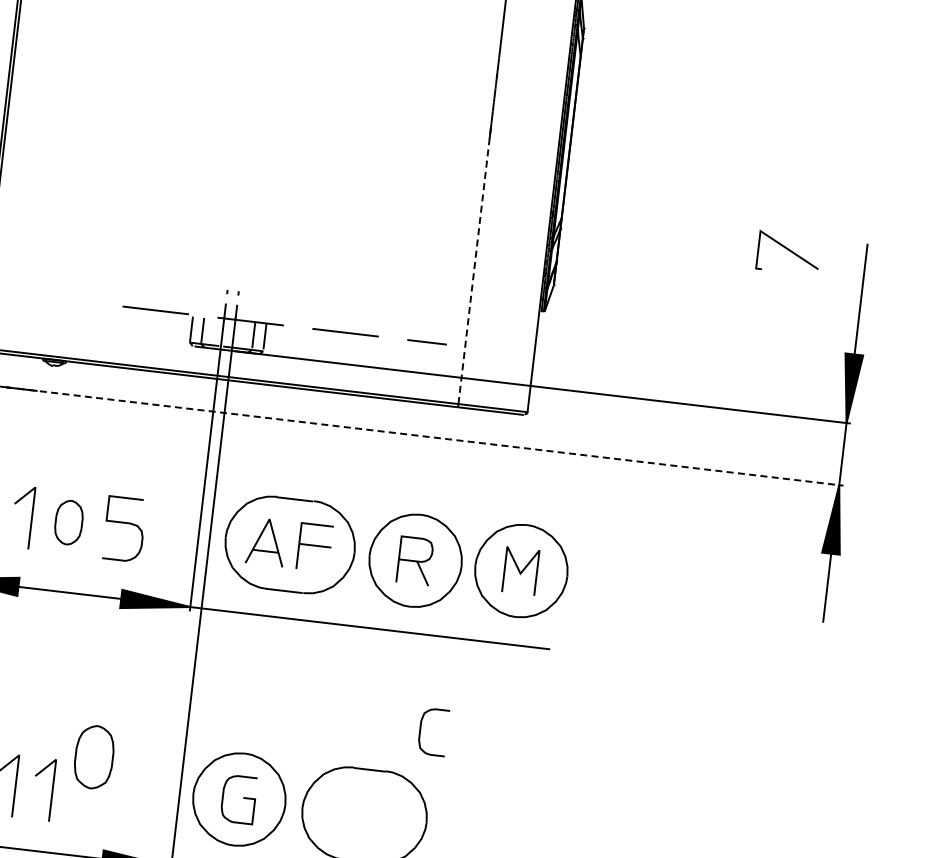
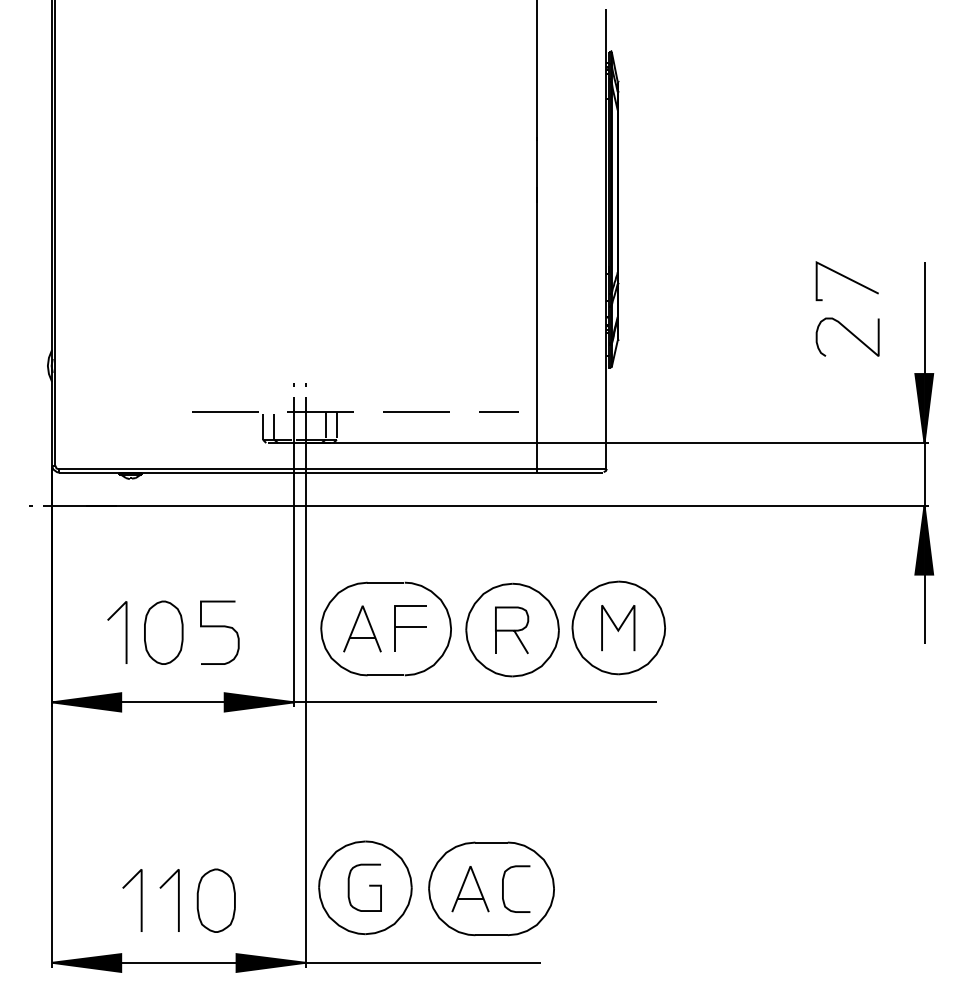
line: (474, 263) -> (536, 327), dashed -> solid
curve: (785, 305) -> (850, 333), added
line: (425, 436) -> (507, 505), dashed -> solid
part: (68, 522) -> (163, 632), size x1.43
curve: (420, 729) -> (503, 888), moved
part: (93, 756) -> (215, 900), moved
part: (343, 813) -> (470, 889), added

